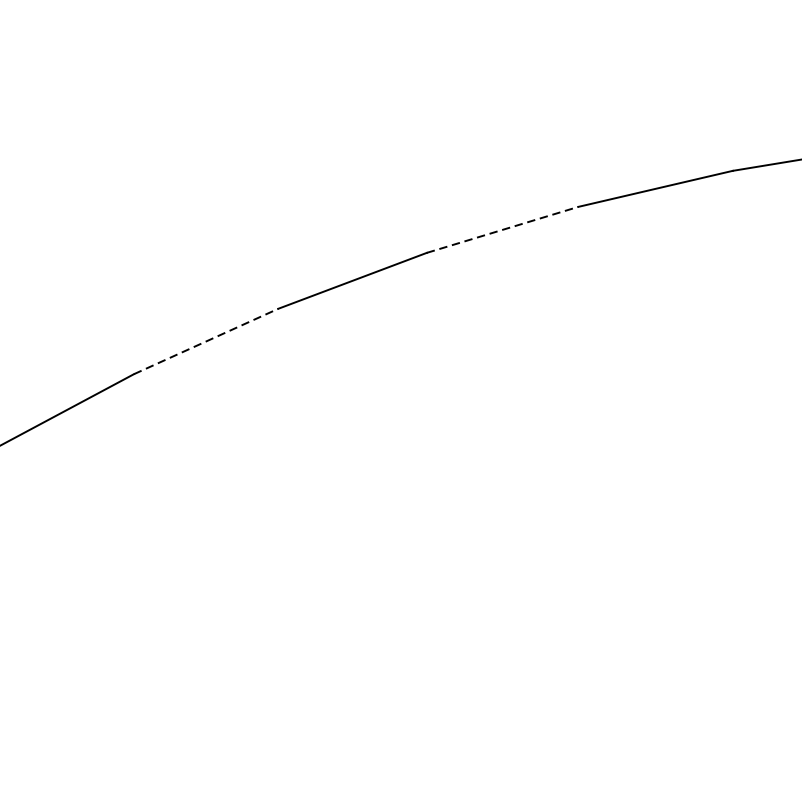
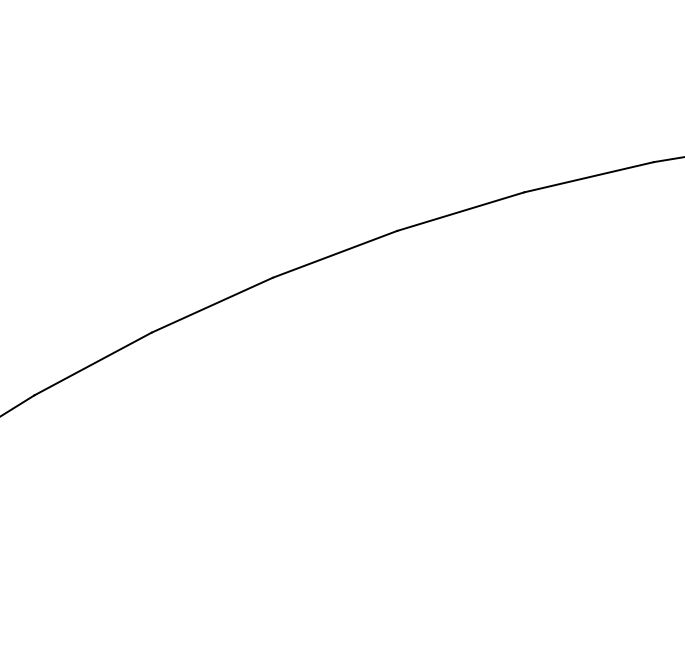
line: (503, 229) -> (461, 211), dashed -> solid
line: (206, 340) -> (212, 304), dashed -> solid

